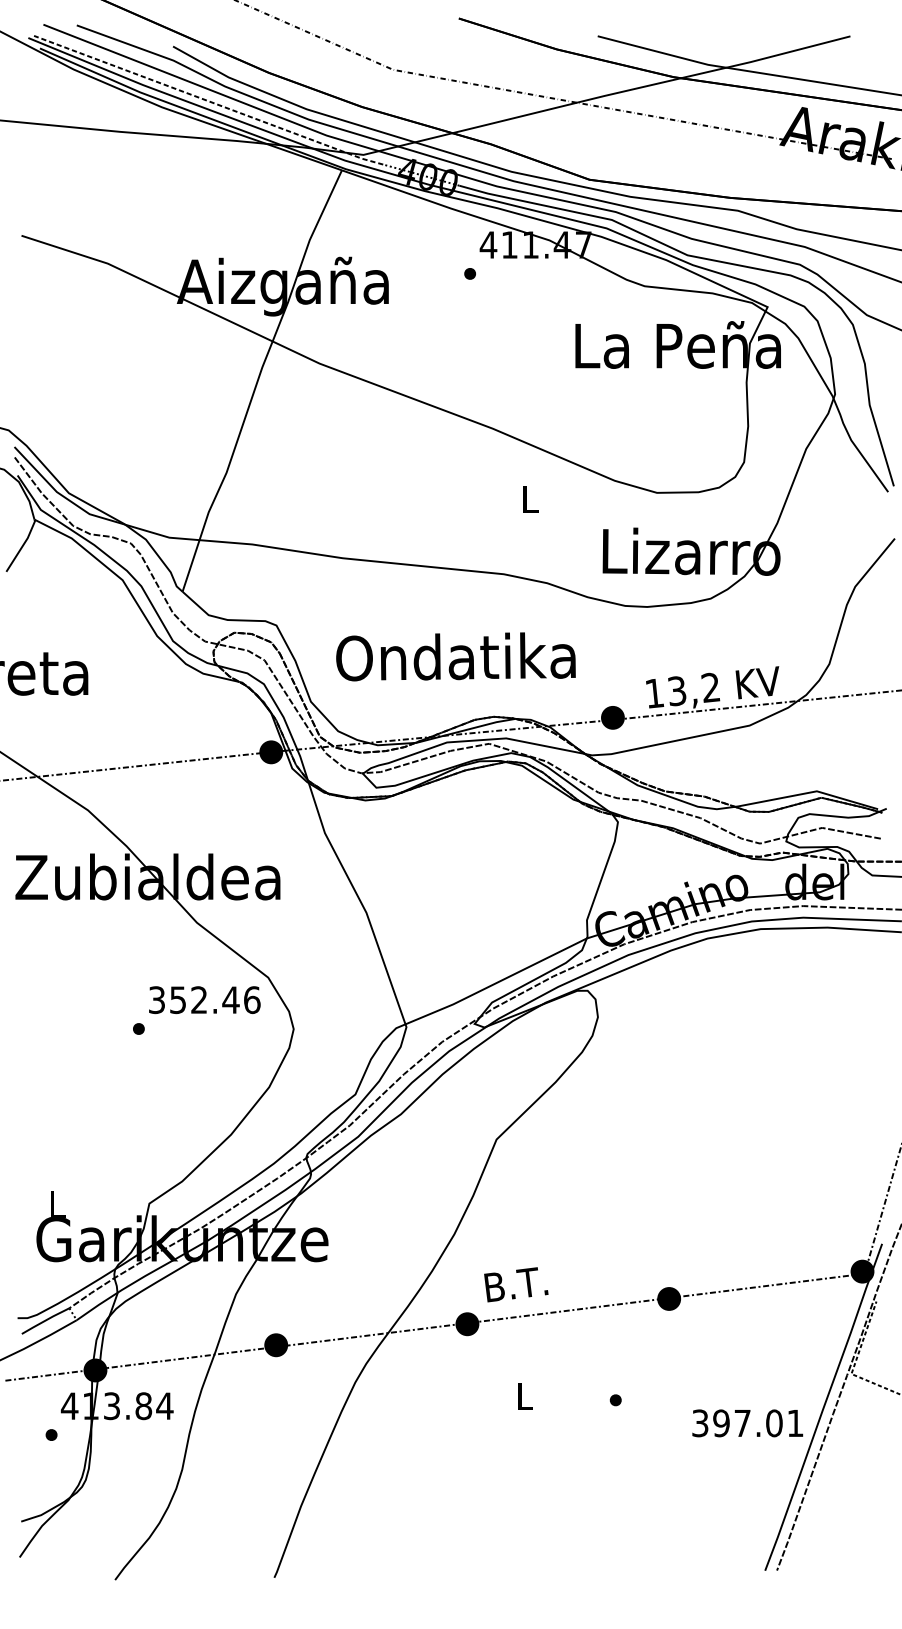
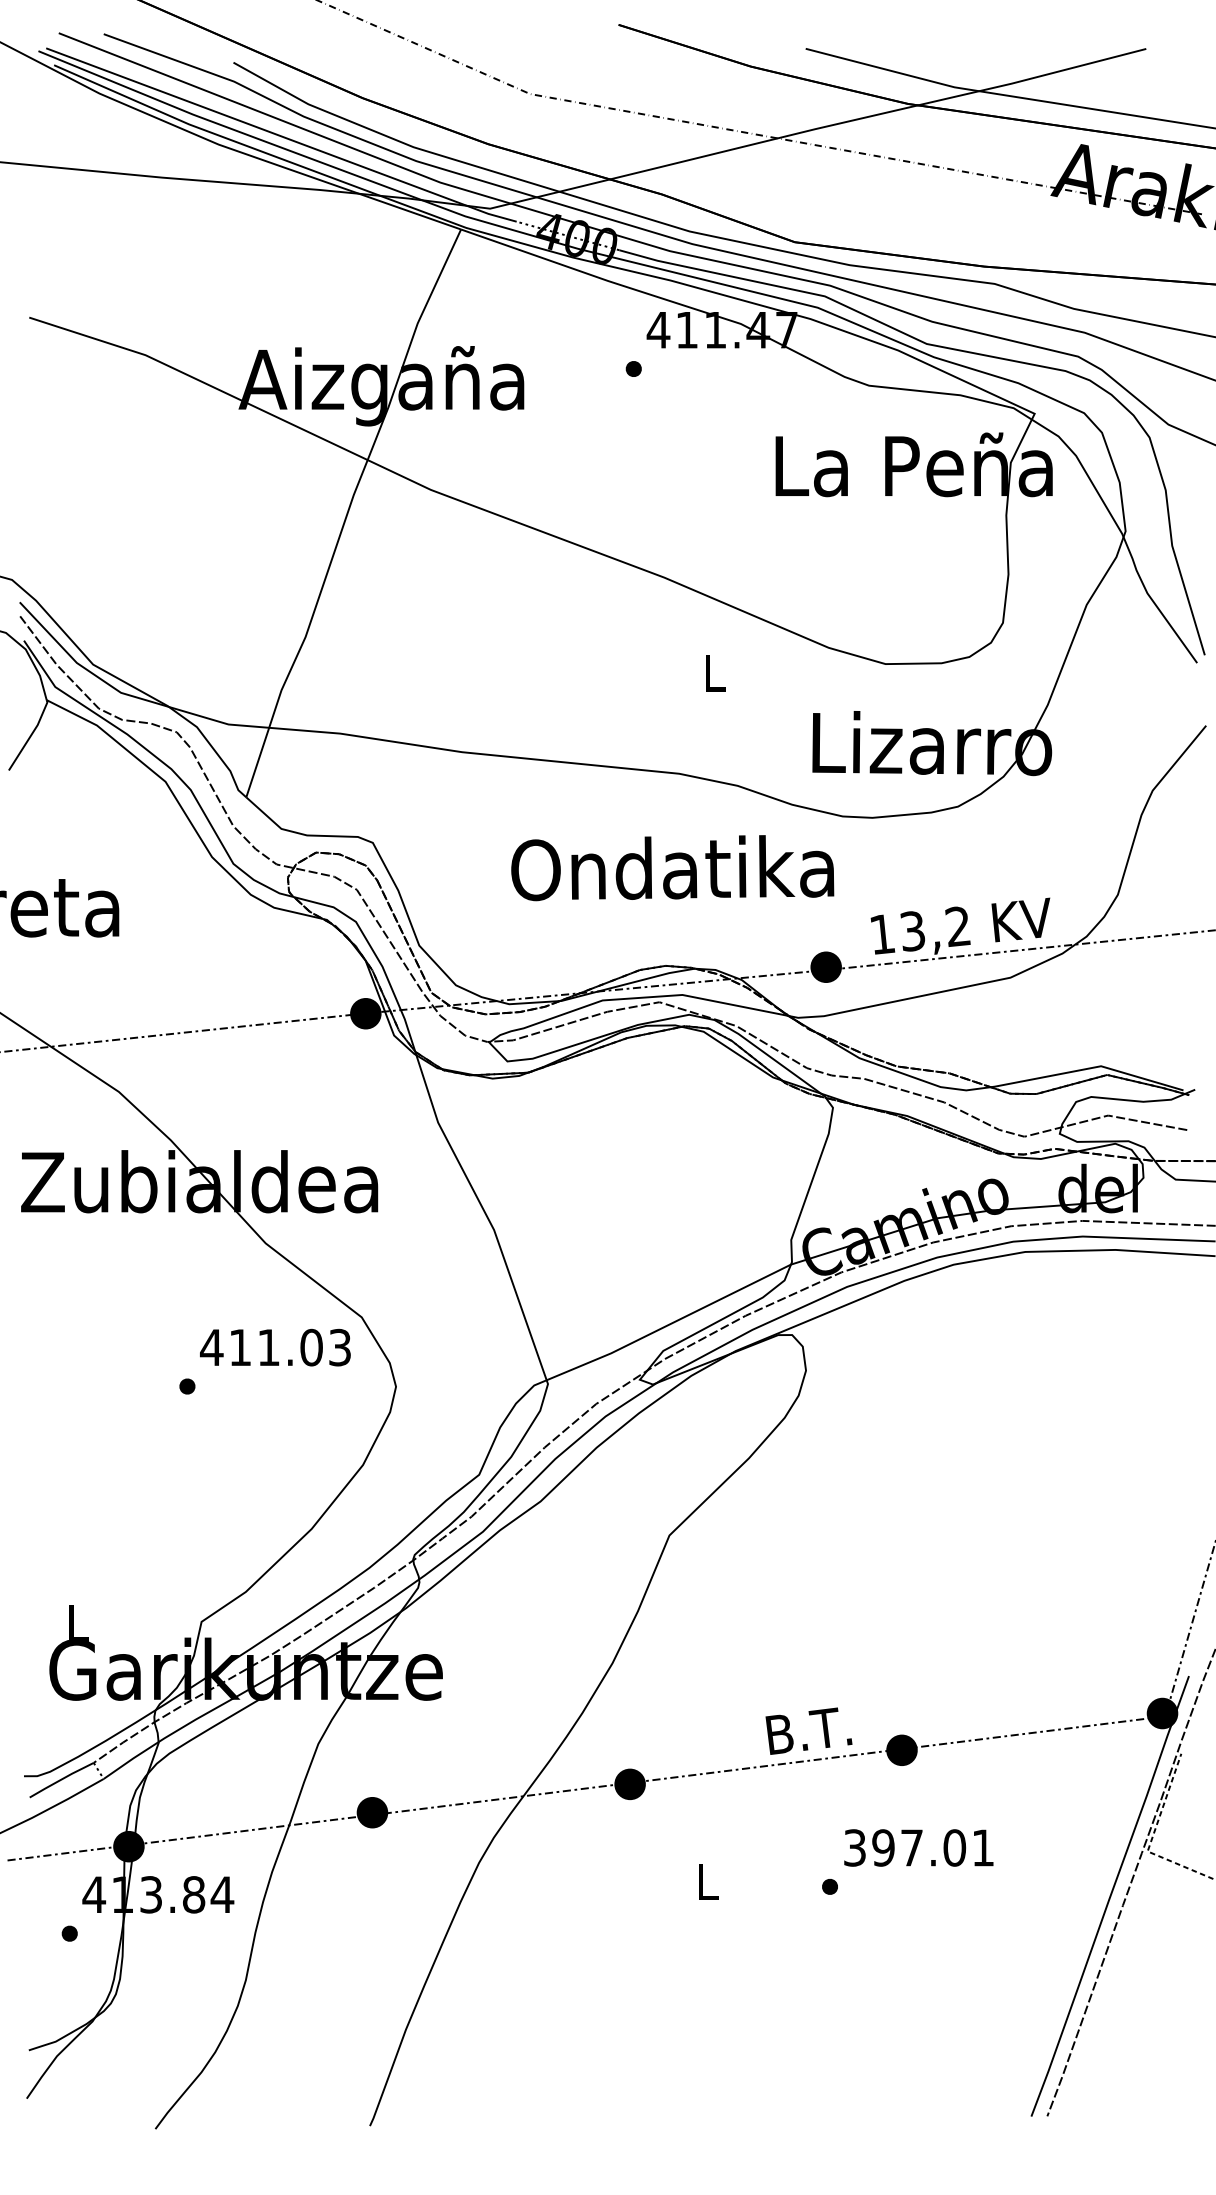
line: (208, 101) -> (281, 136), dashed -> solid
text: (455, 657) -> (672, 868), moved
text: (204, 1000) -> (275, 1347), 352.46 -> 411.03
text: (515, 1284) -> (808, 1730), moved
text: (747, 1423) -> (918, 1847), moved

